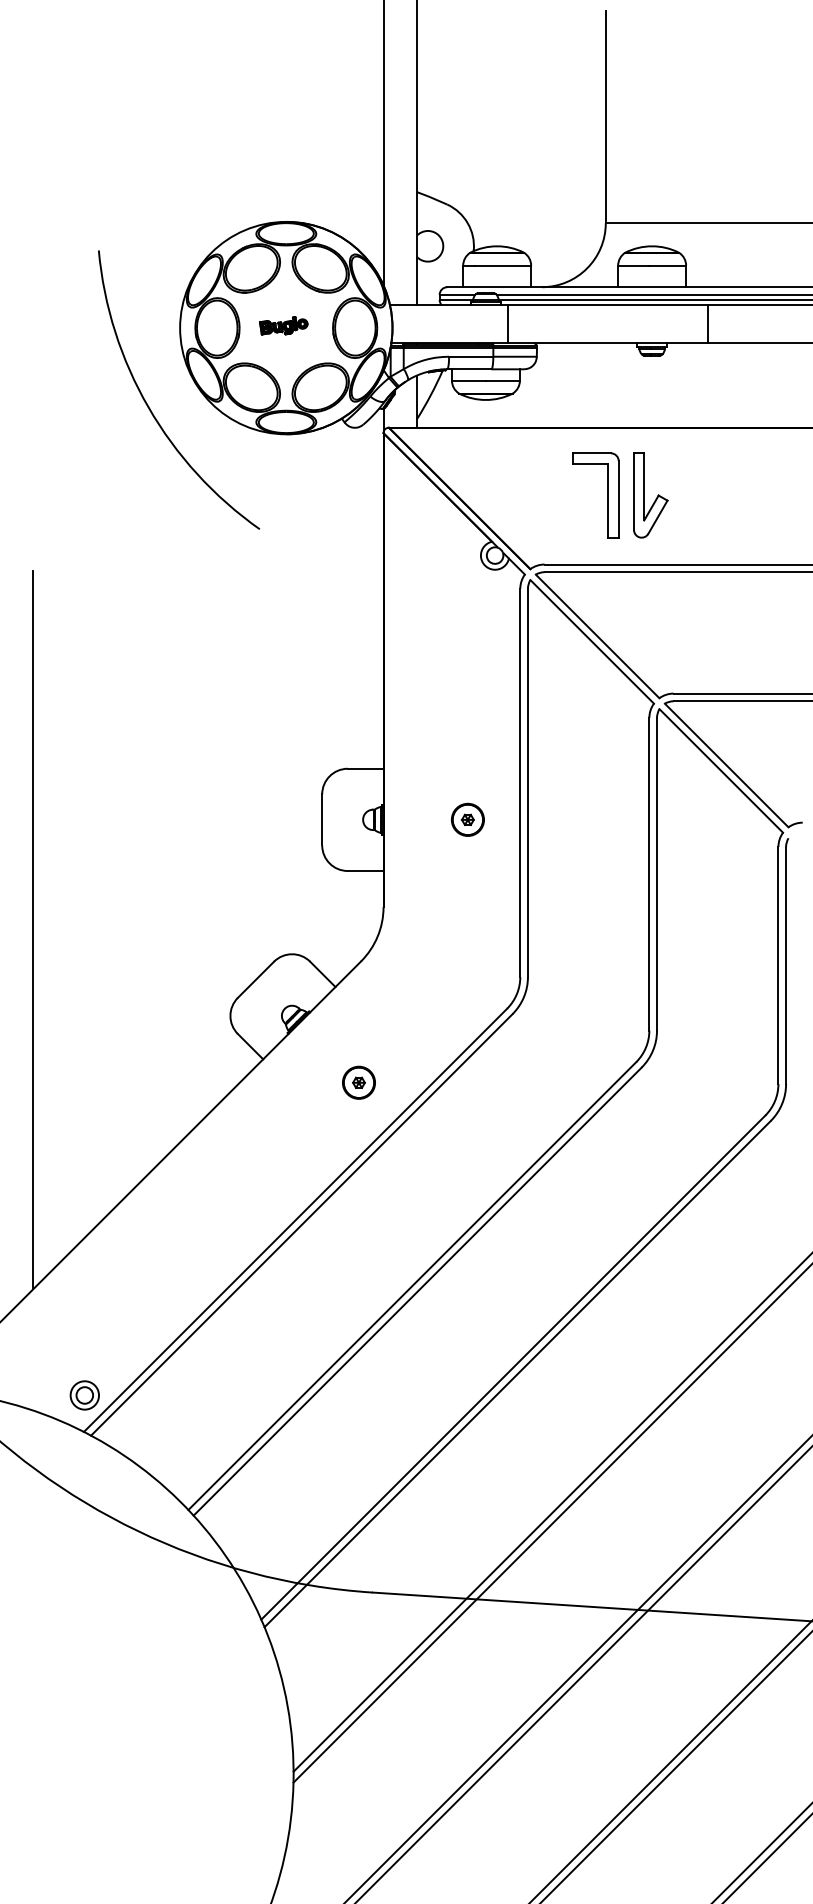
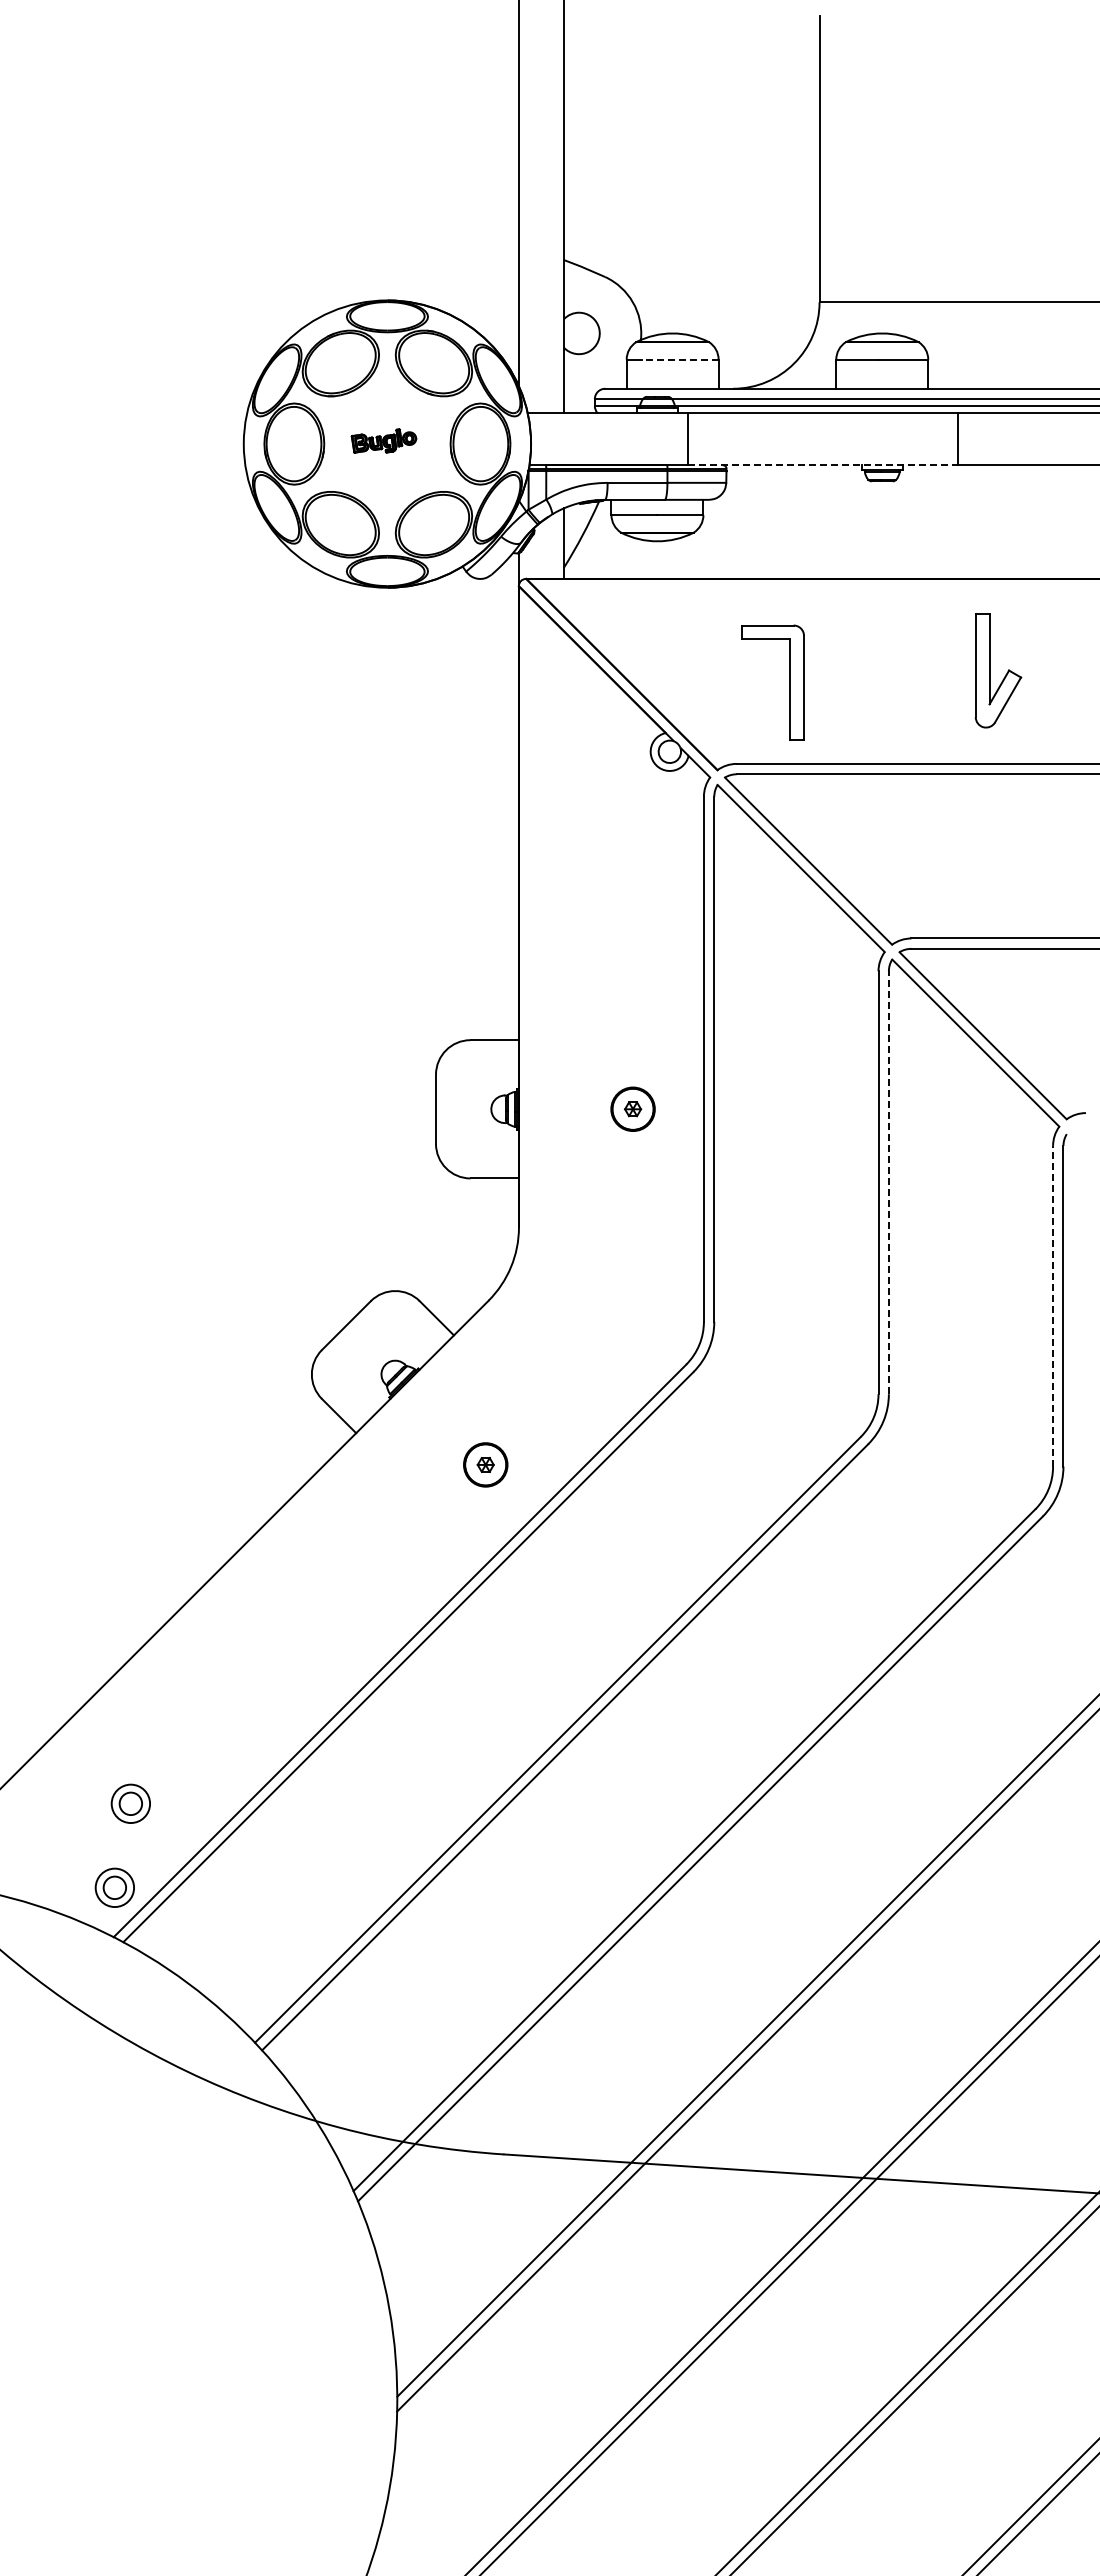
line: (502, 265) -> (679, 359), solid -> dashed
line: (608, 343) -> (823, 464), solid -> dashed
arc: (148, 404) -> (200, 547), removed
part: (607, 495) -> (789, 682), moved
part: (644, 495) -> (990, 670), moved
line: (656, 874) -> (888, 1182), solid -> dashed
line: (33, 930) -> (45, 1258), removed
line: (778, 964) -> (1053, 1305), solid -> dashed
part: (96, 1333) -> (130, 1803), added

